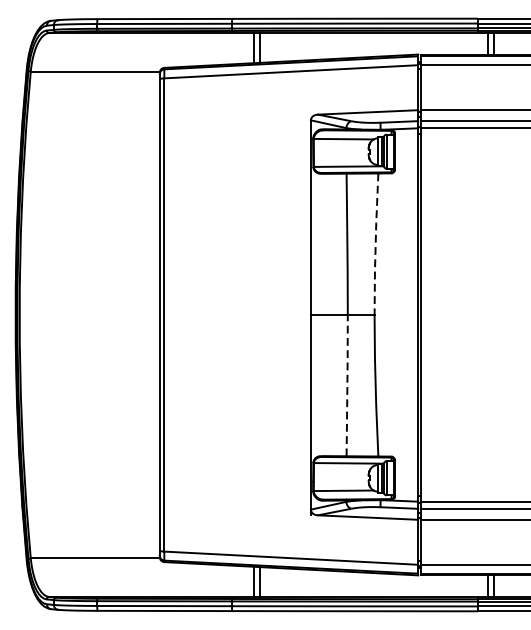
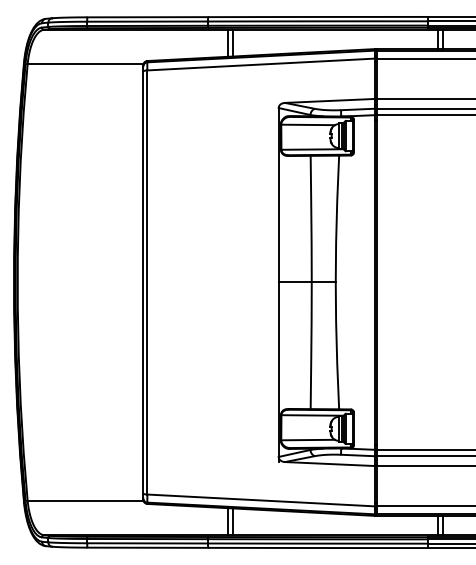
line: (375, 244) -> (336, 219), dashed -> solid
line: (347, 385) -> (311, 345), dashed -> solid

